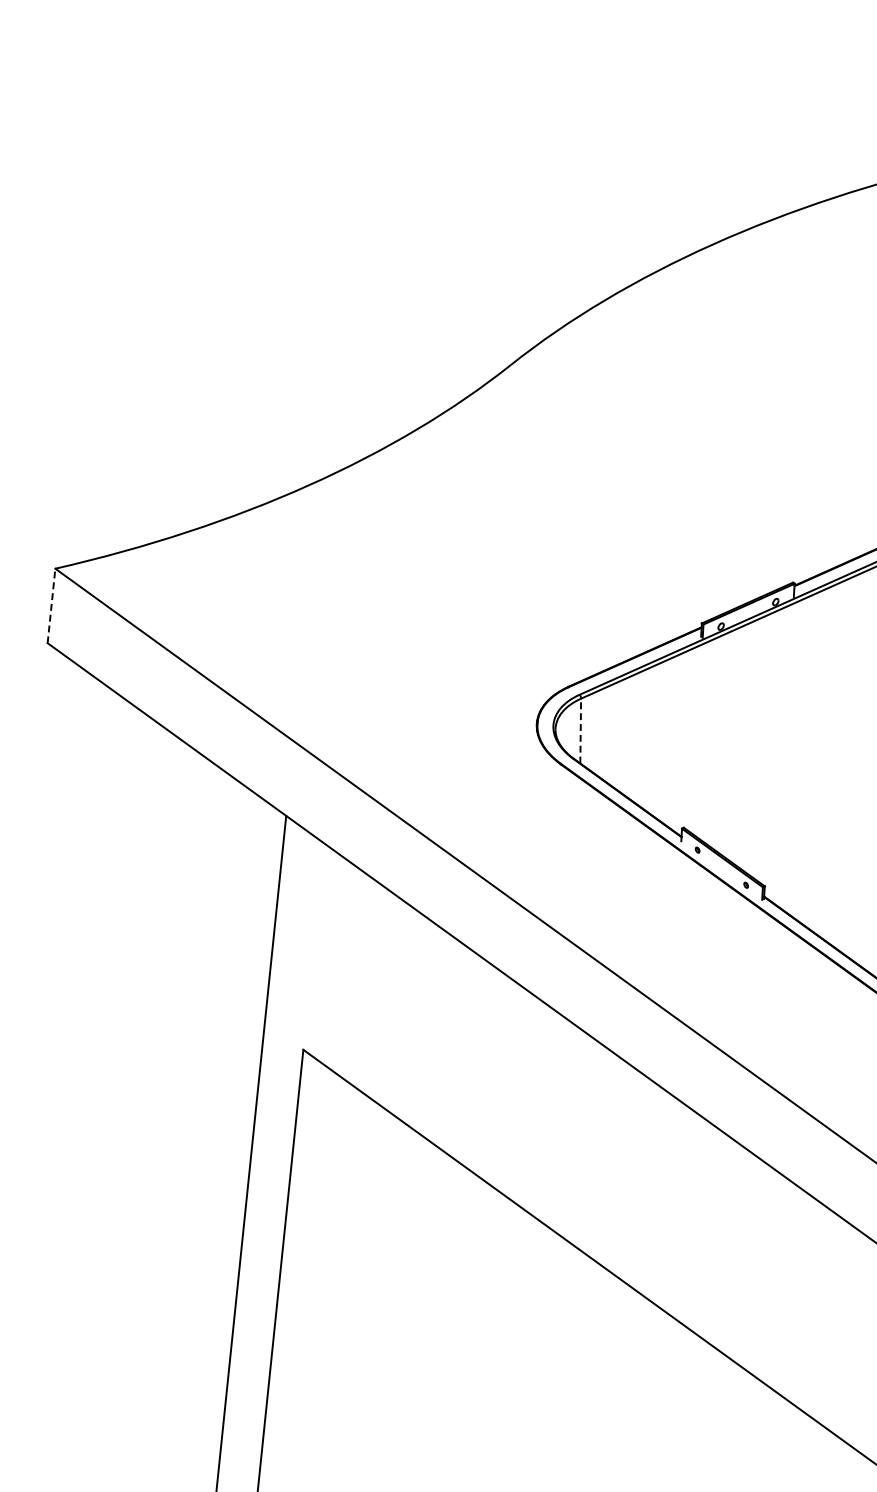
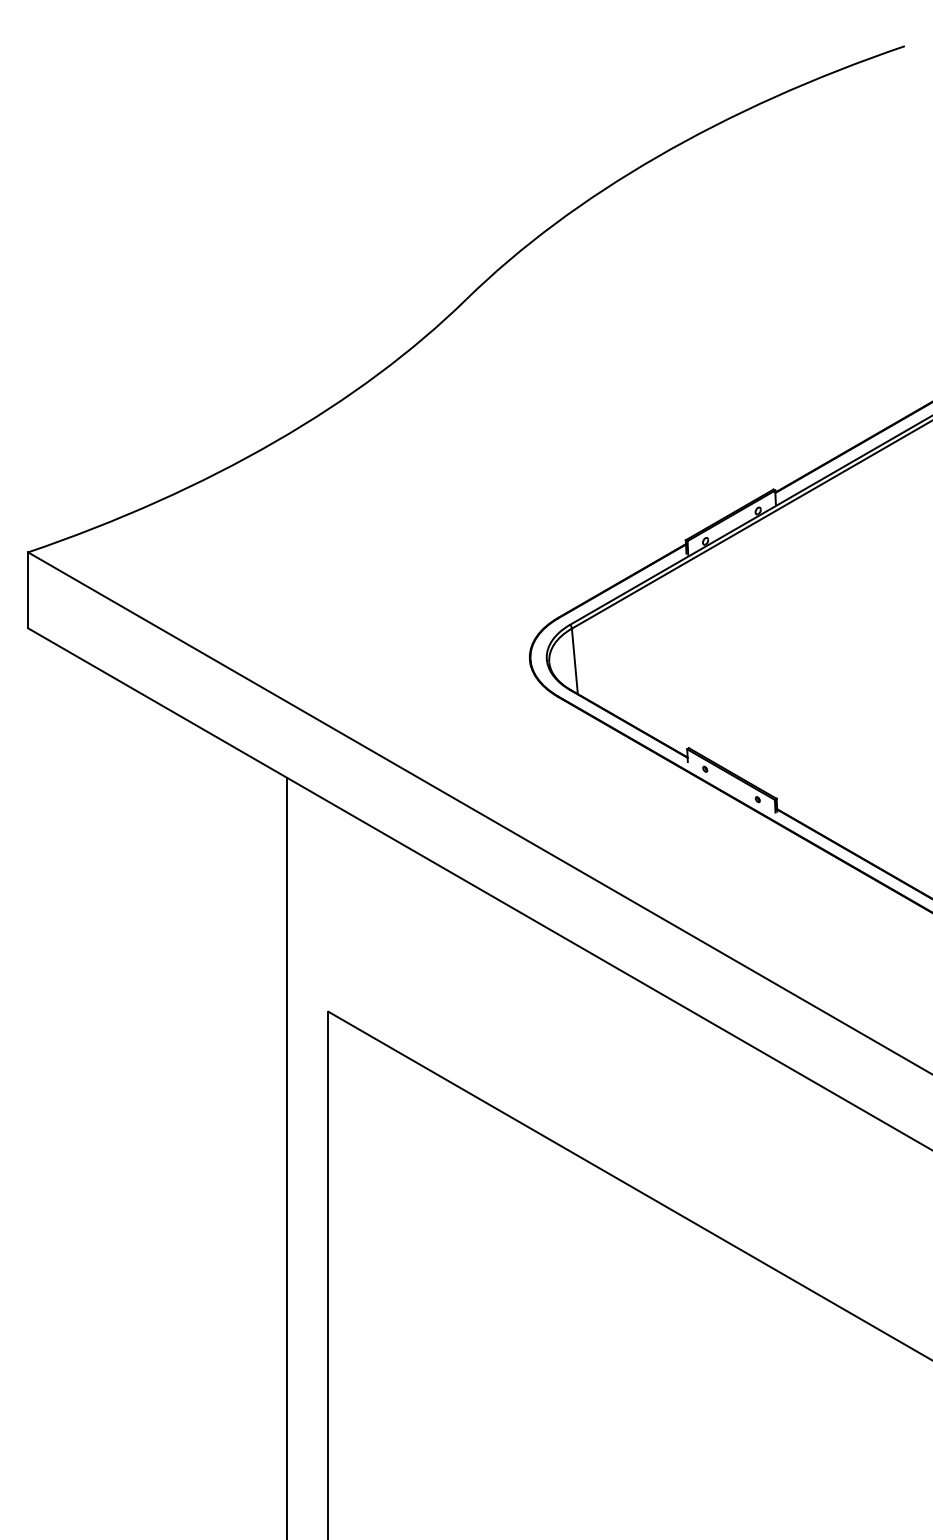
line: (51, 606) -> (28, 590), dashed -> solid
line: (580, 731) -> (574, 661), dashed -> solid

